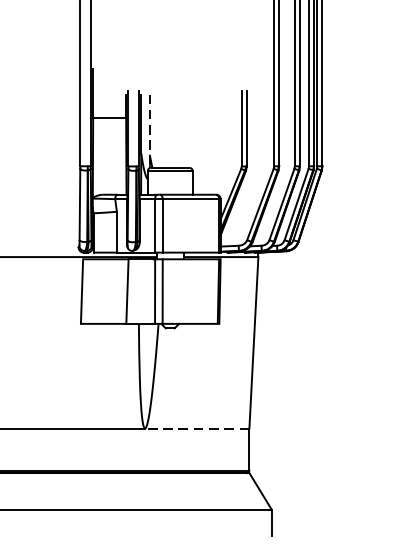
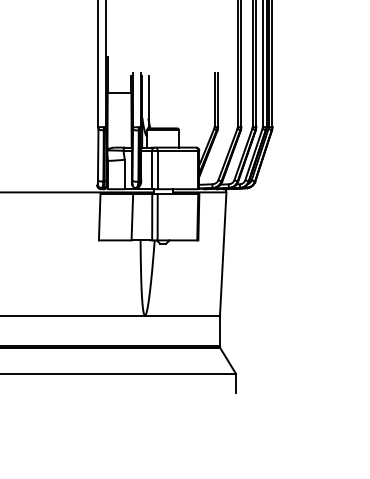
line: (149, 129) -> (148, 100), dashed -> solid
line: (197, 428) -> (182, 315), dashed -> solid

